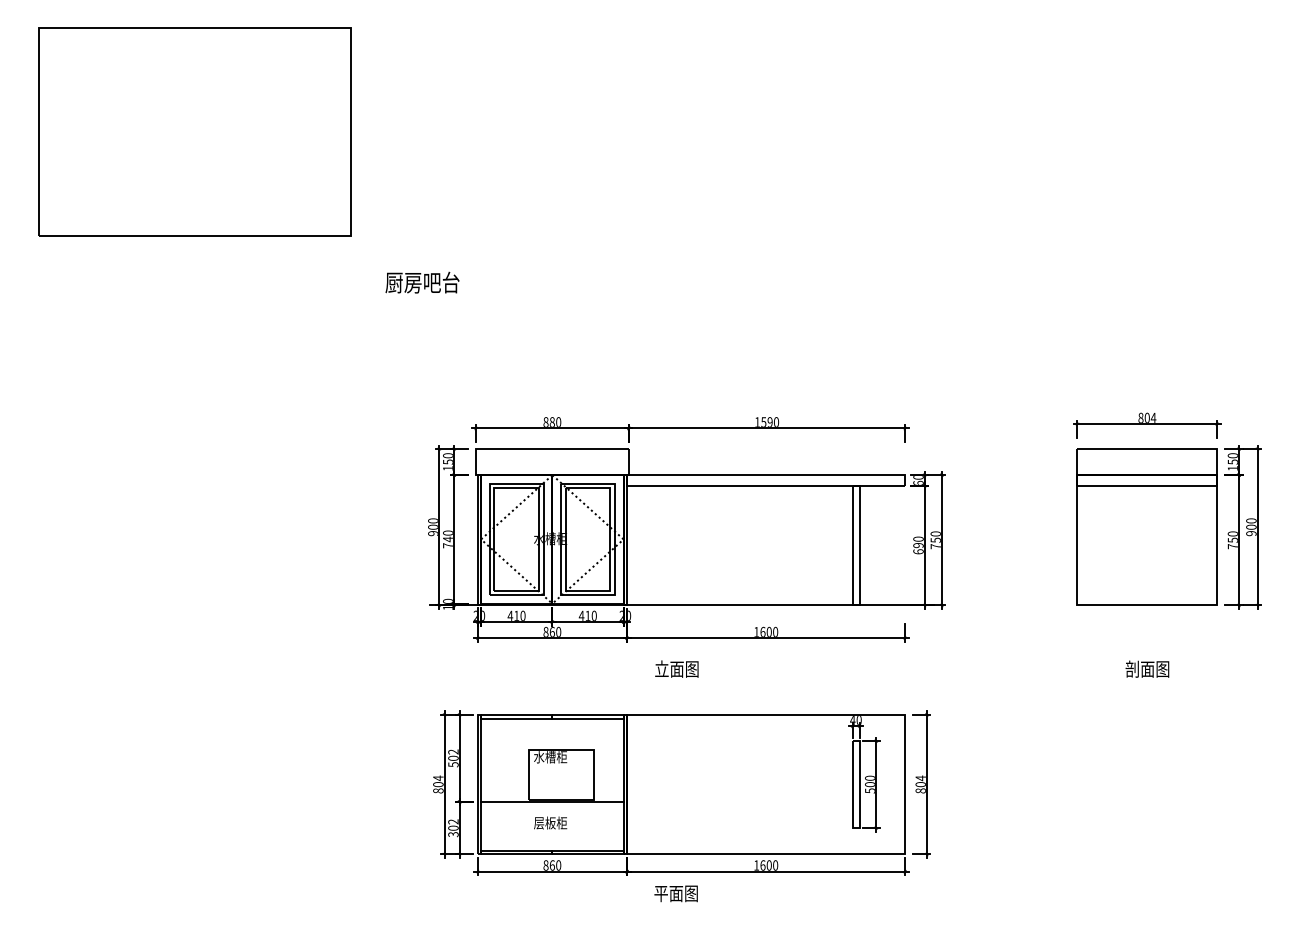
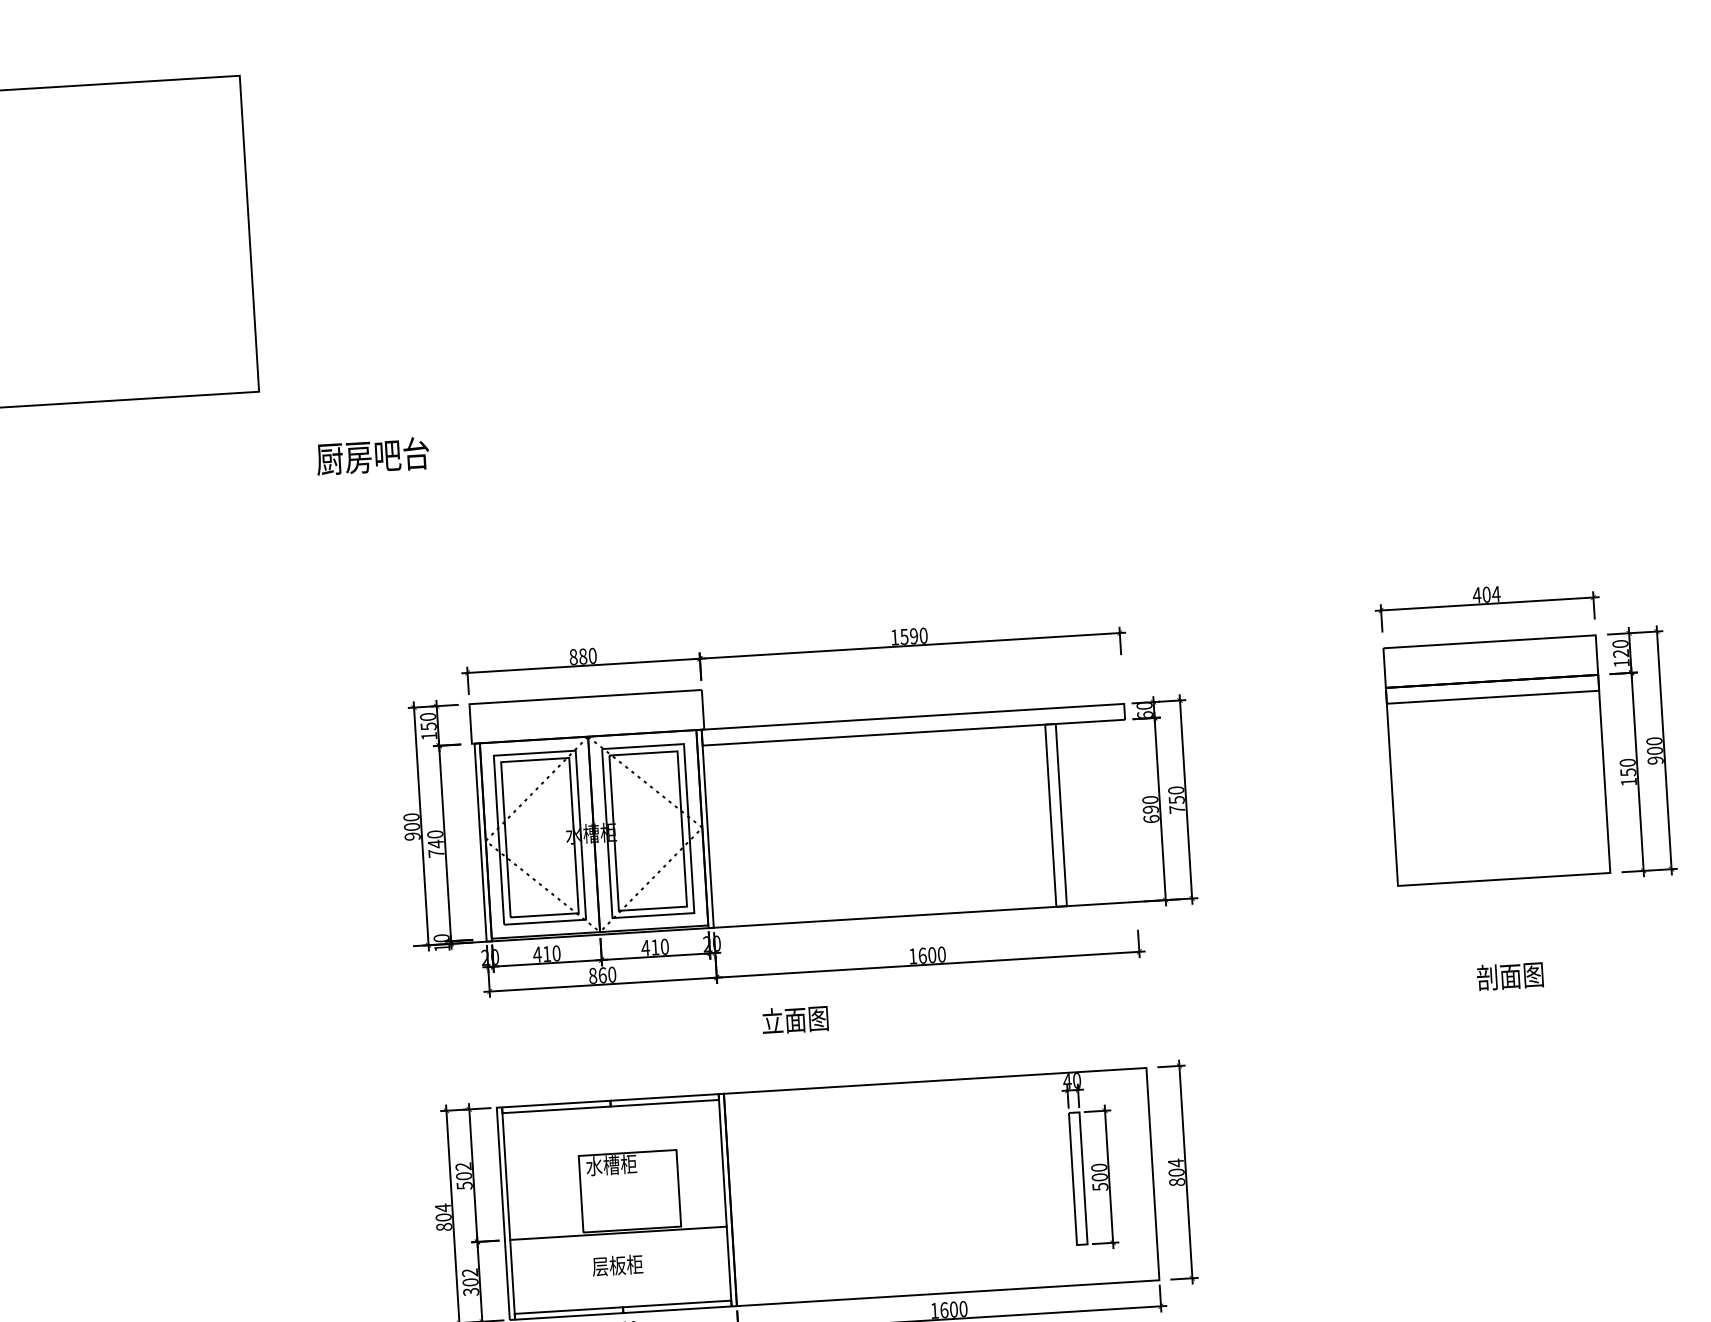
text: (1140, 417) -> (1476, 594), 804 -> 404
text: (1232, 461) -> (1620, 652), 150 -> 120
text: (1232, 546) -> (1628, 781), 750 -> 150

